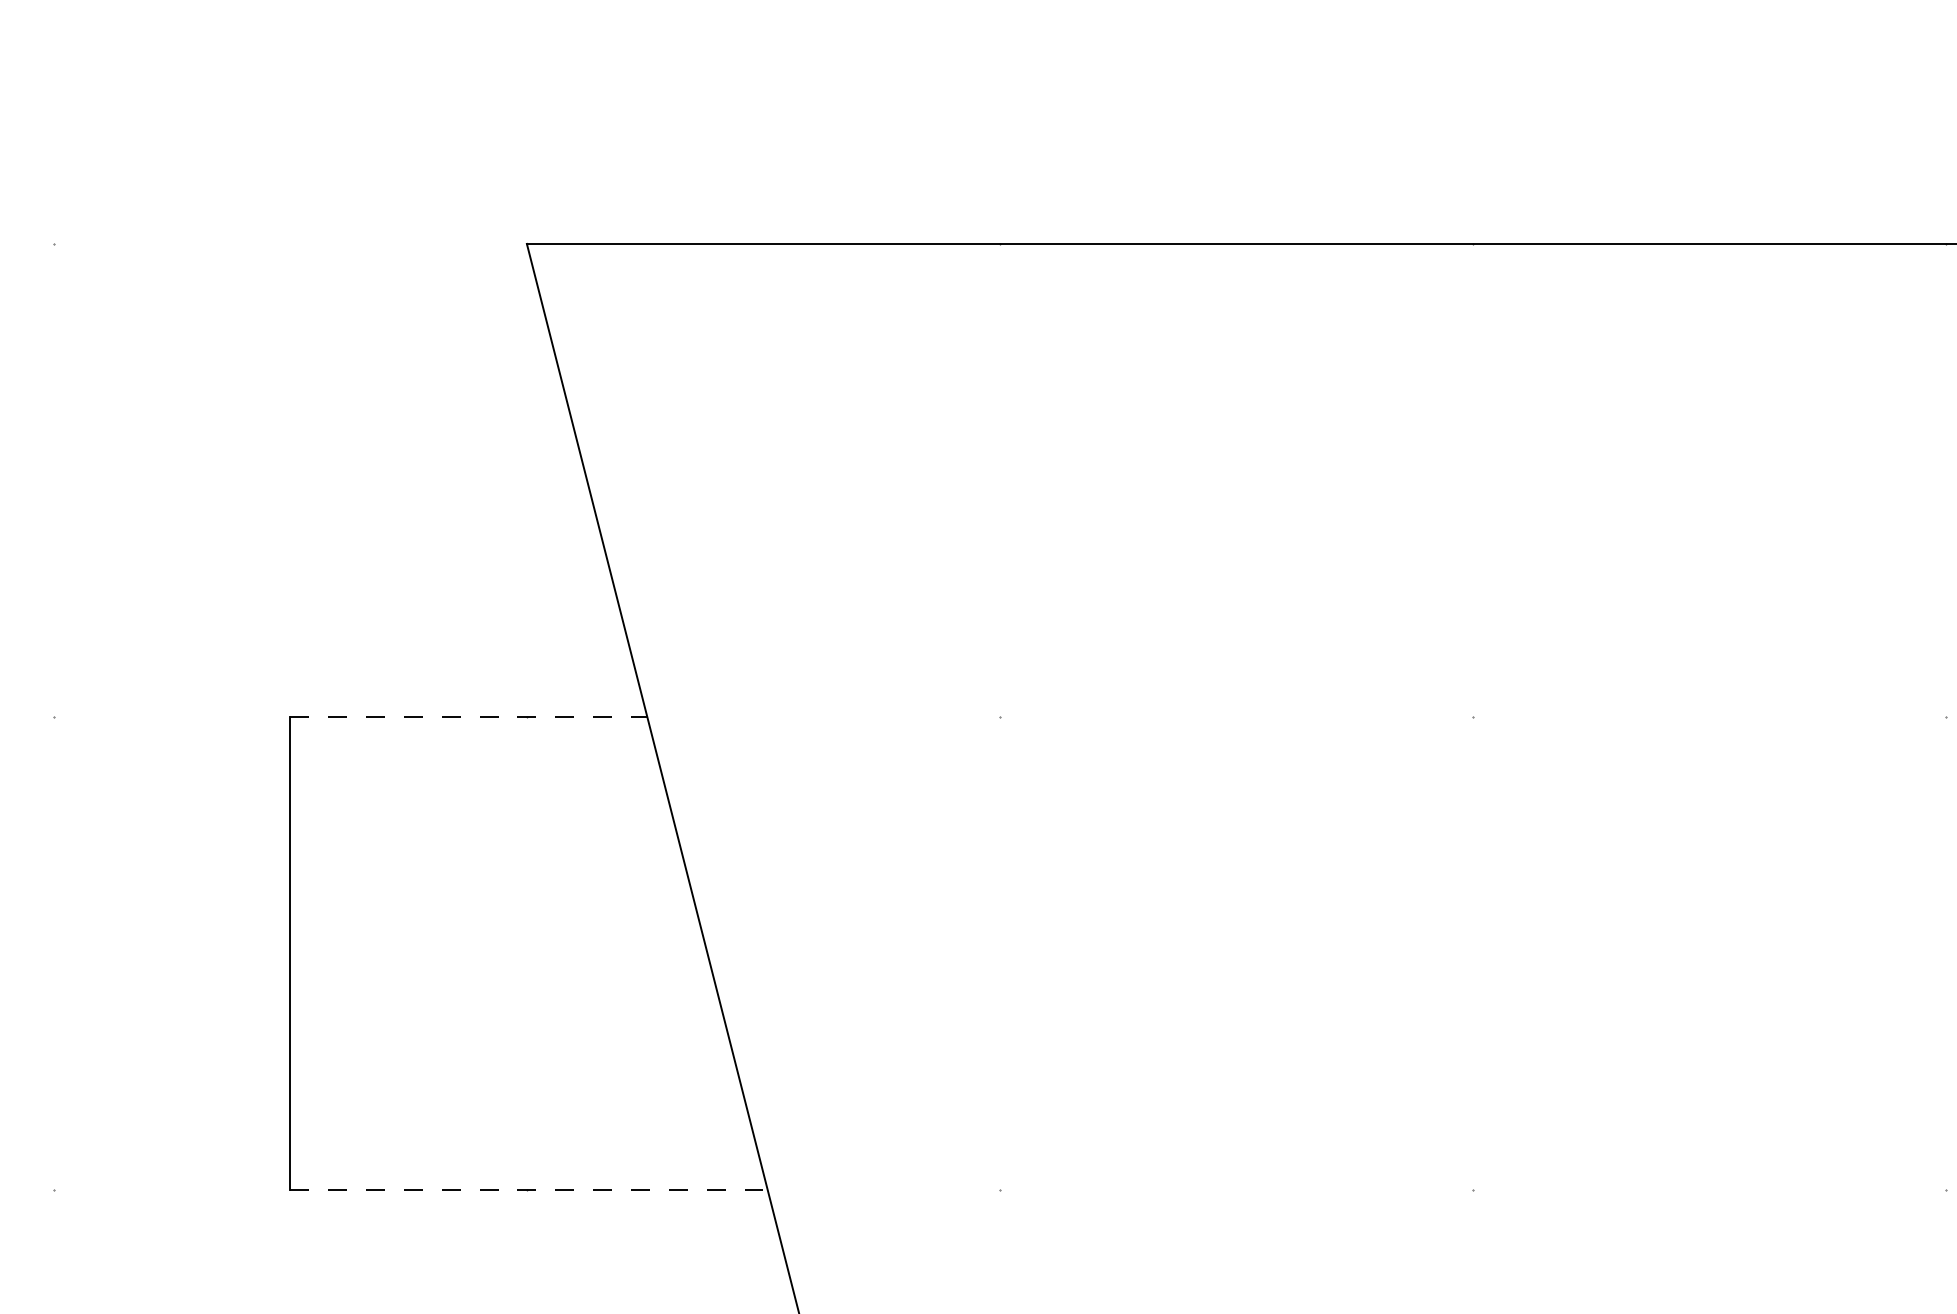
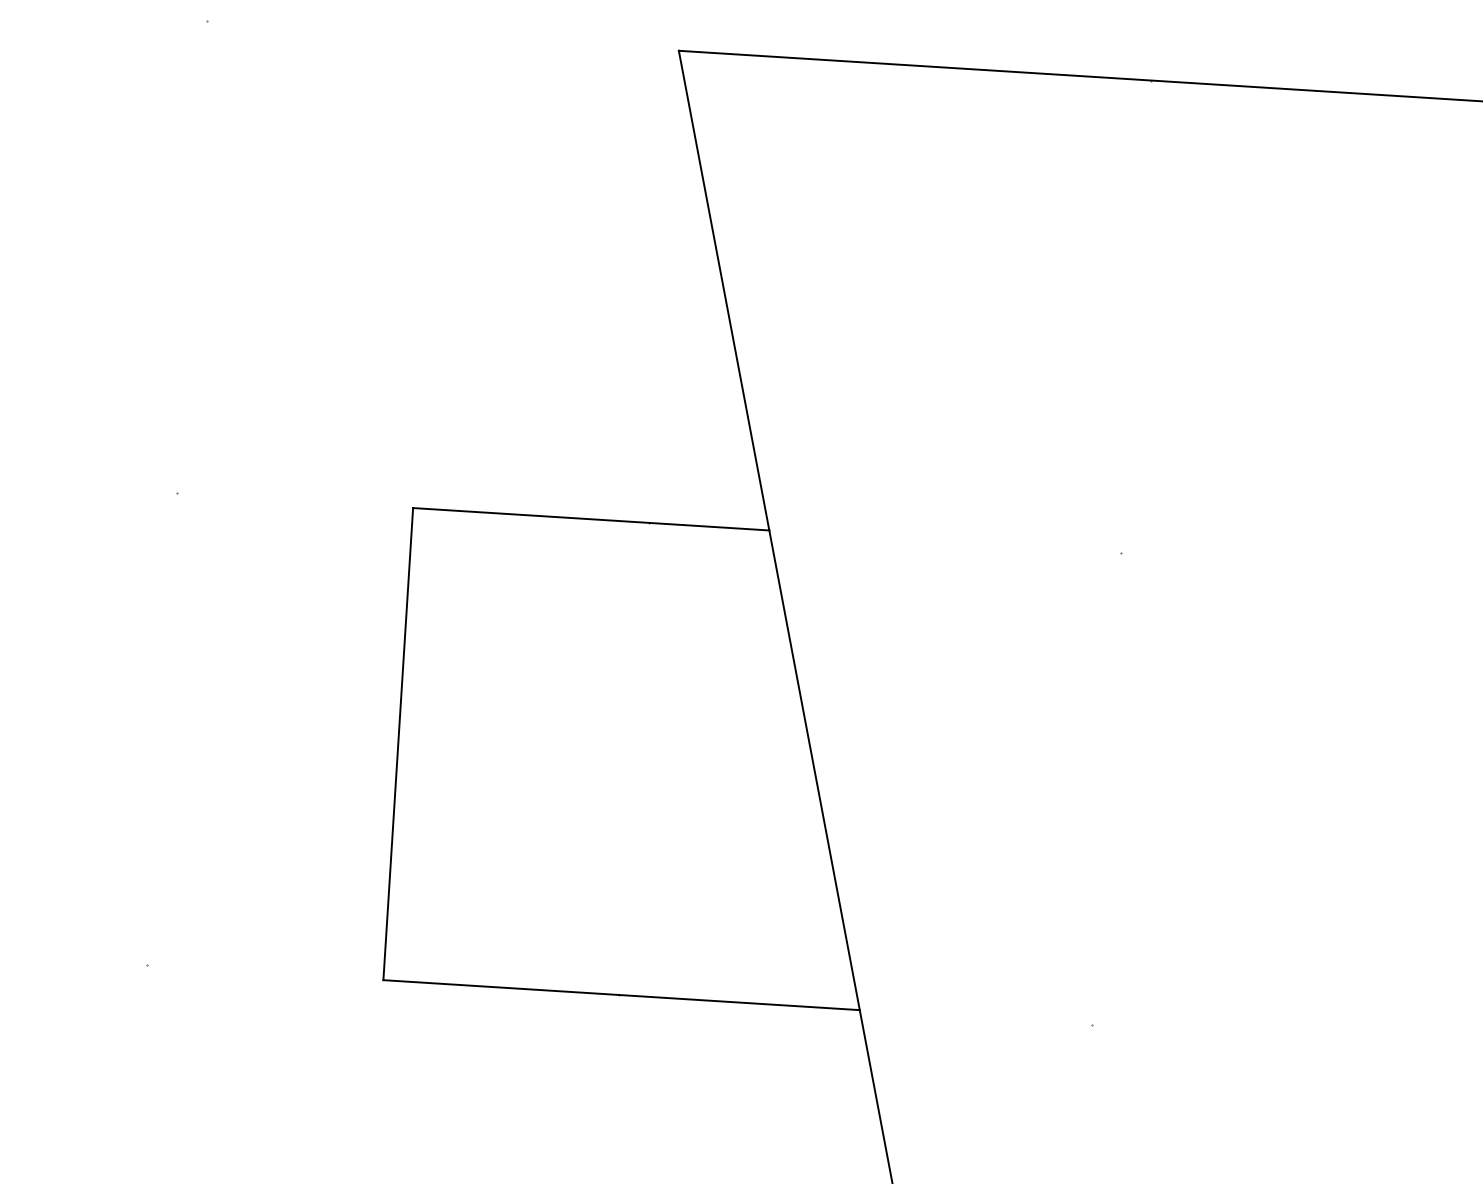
line: (468, 716) -> (590, 518), dashed -> solid
line: (529, 1190) -> (622, 995), dashed -> solid

